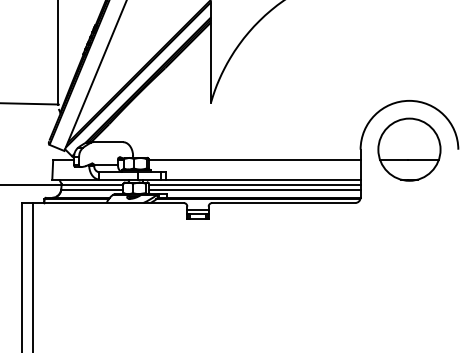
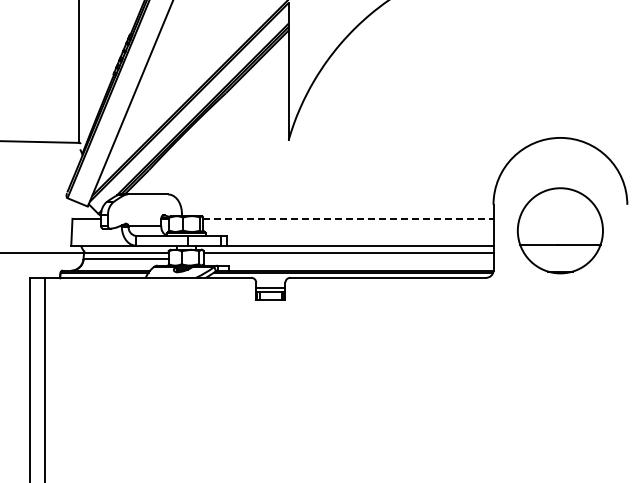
part: (409, 149) -> (560, 230), moved
line: (254, 159) -> (348, 218), solid -> dashed
line: (254, 189) -> (348, 259), removed

